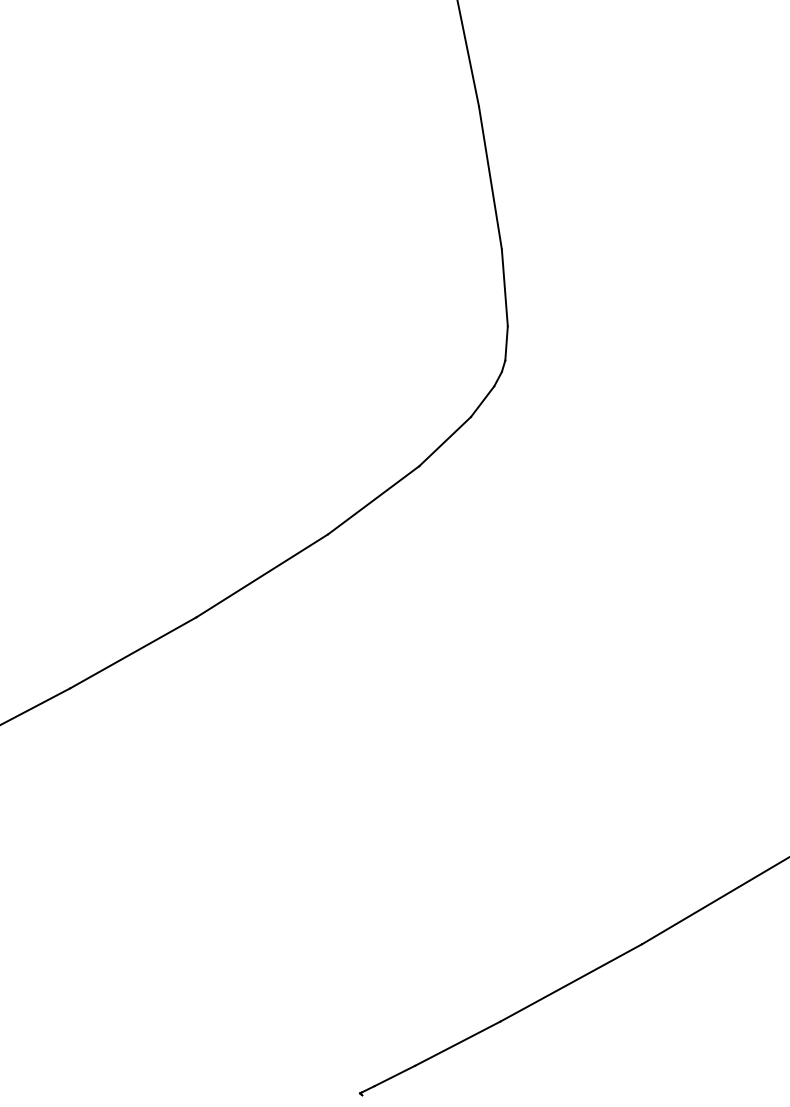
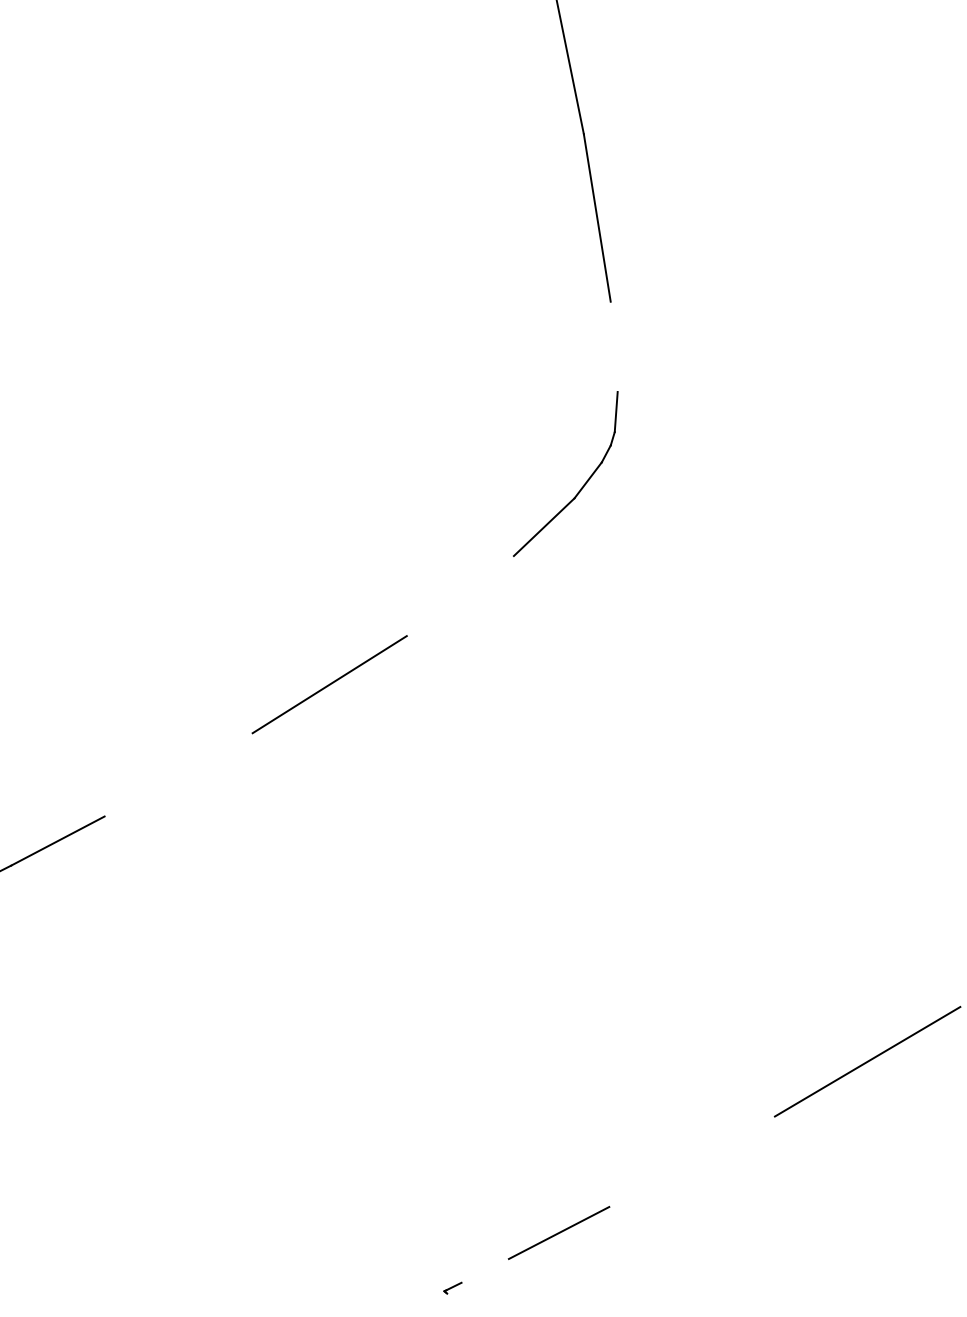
line: (504, 287) -> (613, 346), removed
line: (372, 500) -> (459, 596), removed
line: (133, 652) -> (178, 774), removed
line: (570, 982) -> (691, 1161), removed
line: (394, 1075) -> (484, 1270), removed

